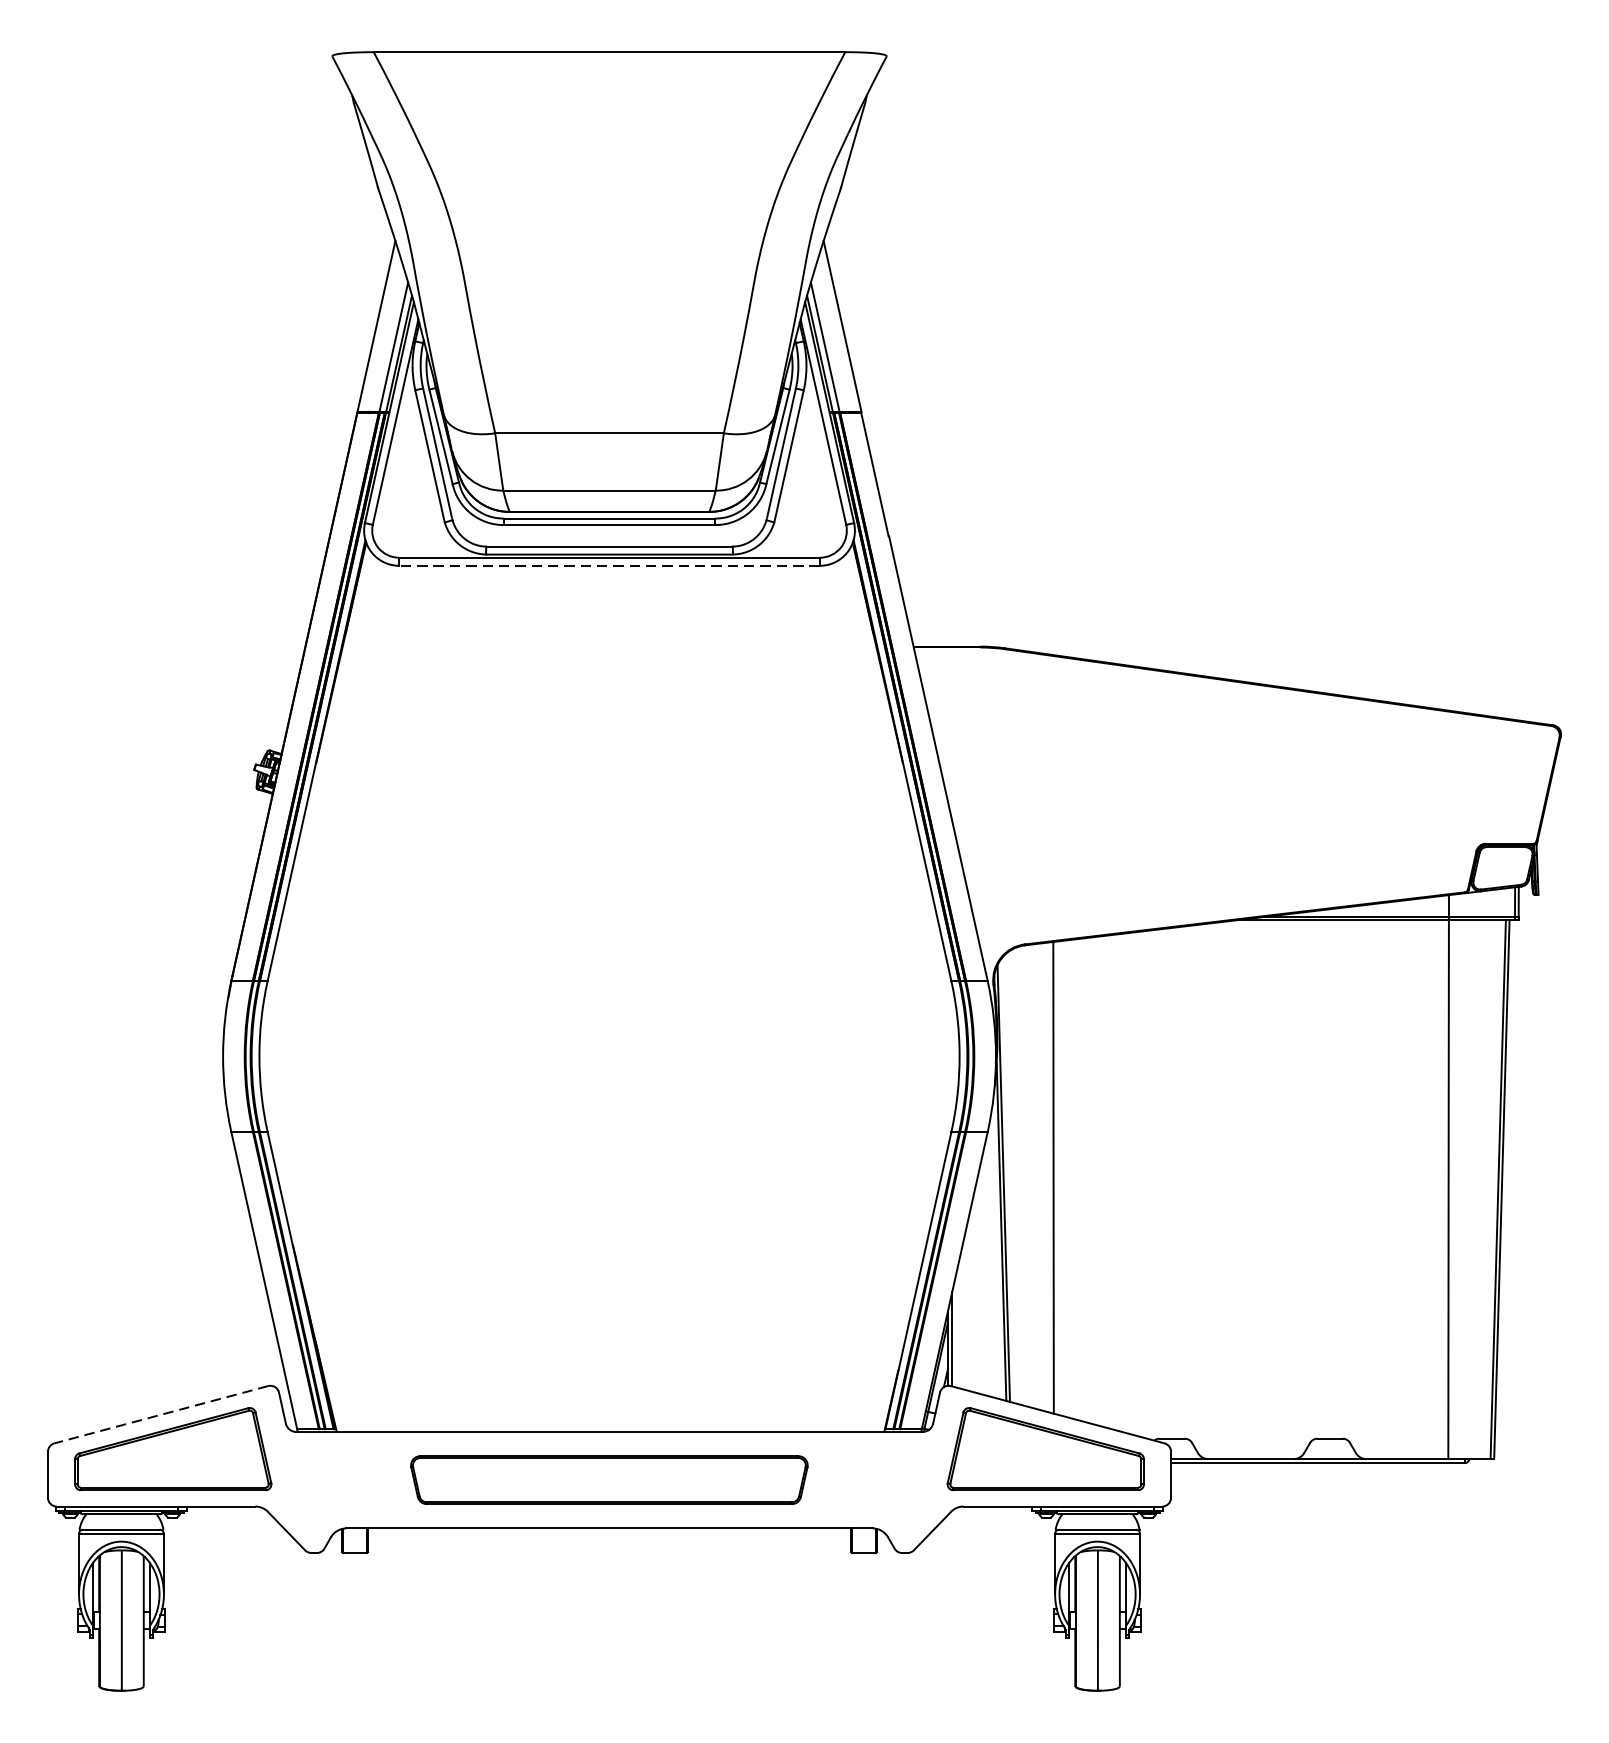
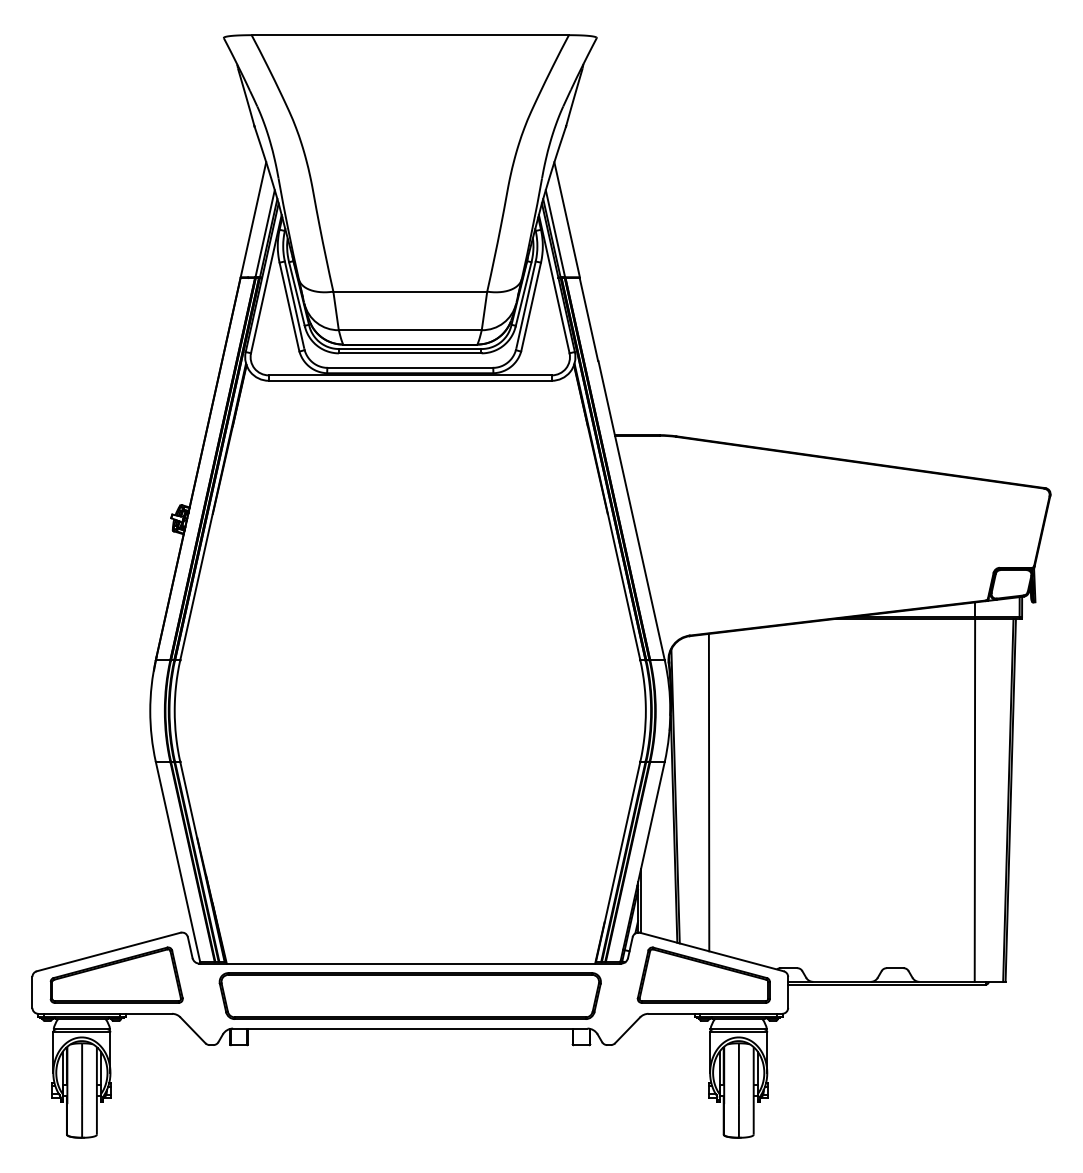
line: (609, 565) -> (410, 380), dashed -> solid
line: (161, 1415) -> (108, 952), dashed -> solid
part: (608, 1479) -> (409, 995), size x1.43

